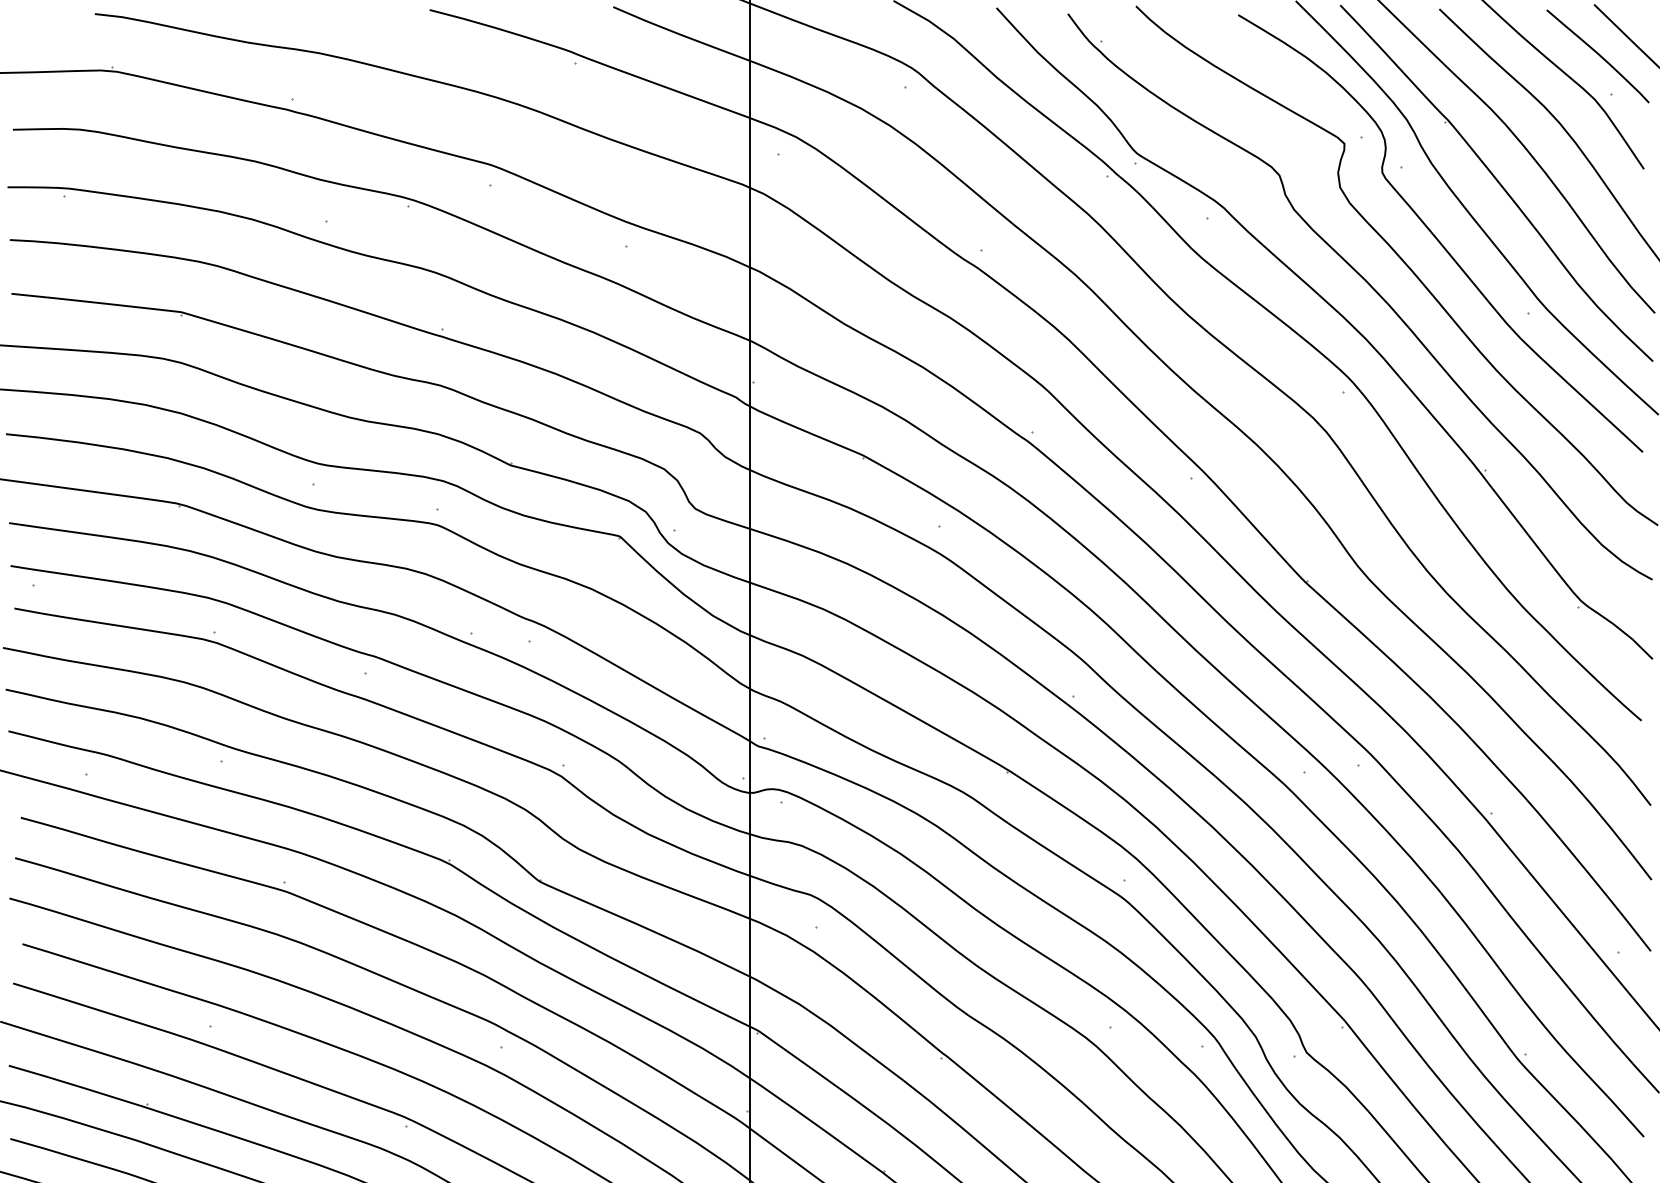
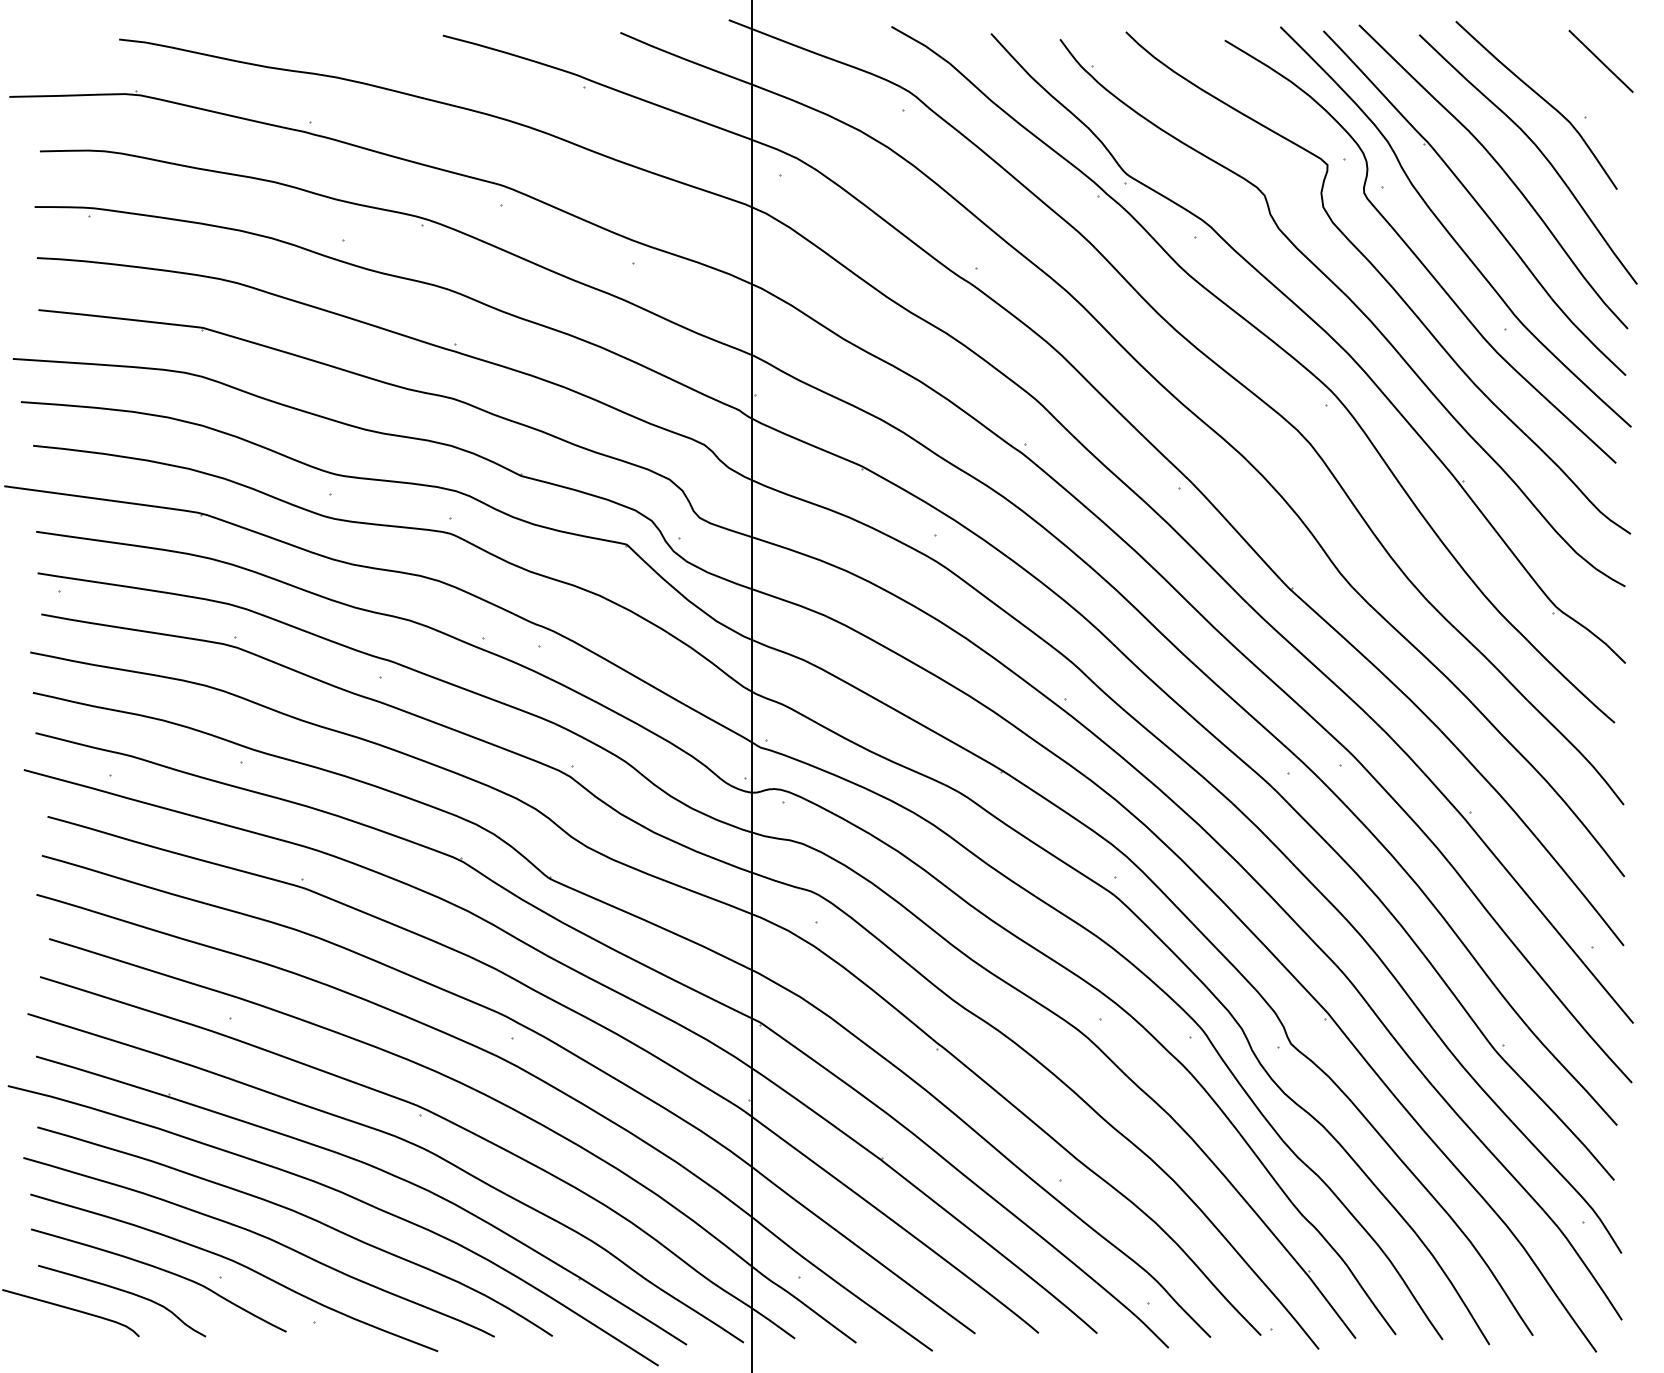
curve: (1597, 55) -> (1572, 79), removed

